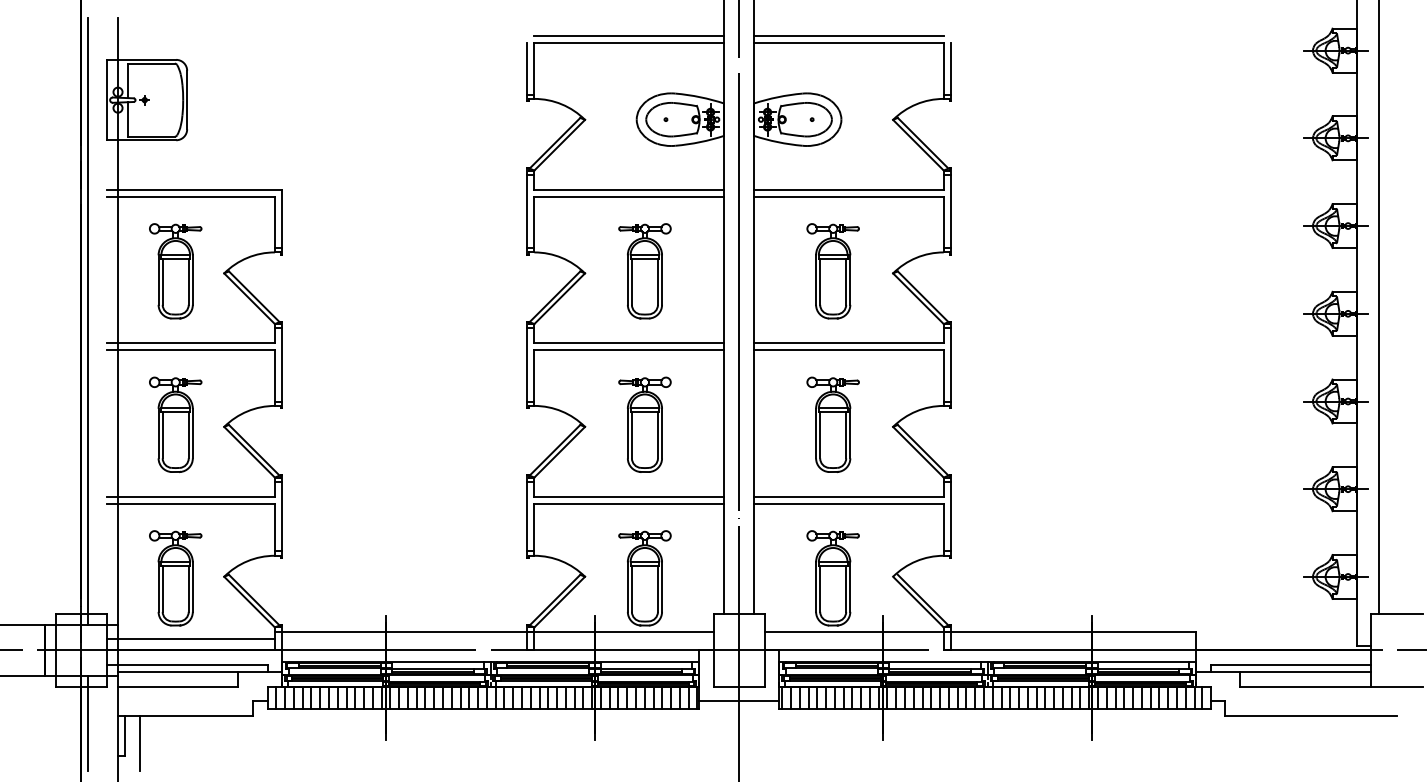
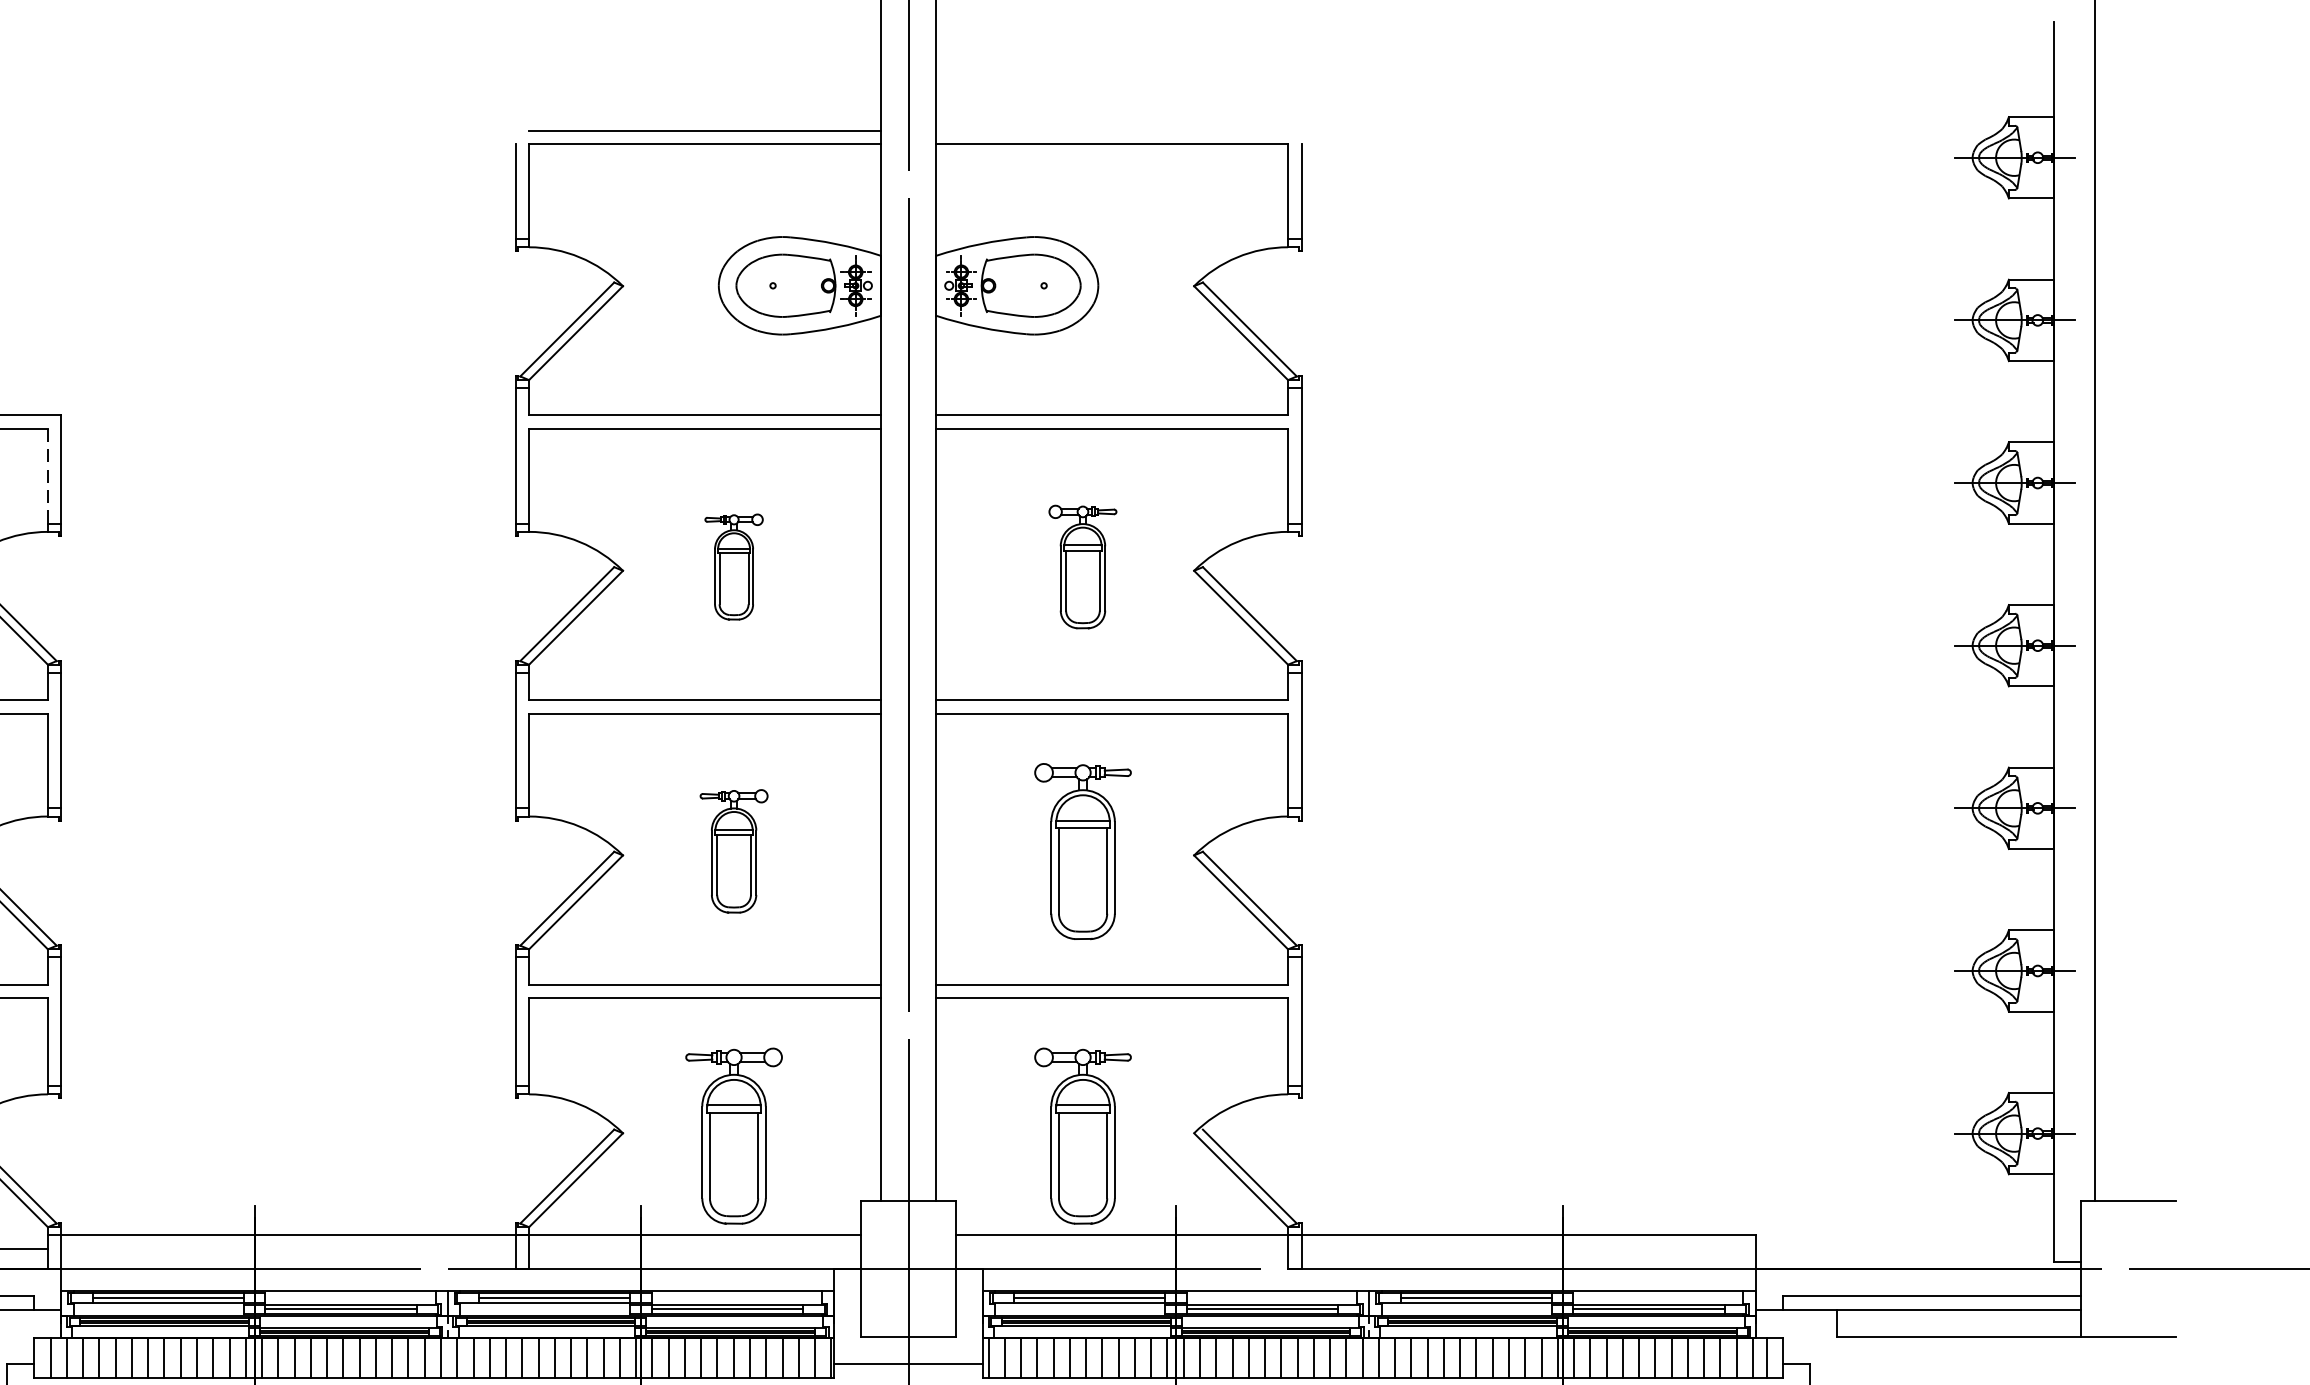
line: (848, 36) -> (1111, 131), removed
line: (274, 222) -> (47, 476), solid -> dashed
part: (644, 271) -> (733, 567), size x0.6
part: (832, 271) -> (1081, 567), size x0.7
part: (644, 424) -> (733, 850), size x0.7

